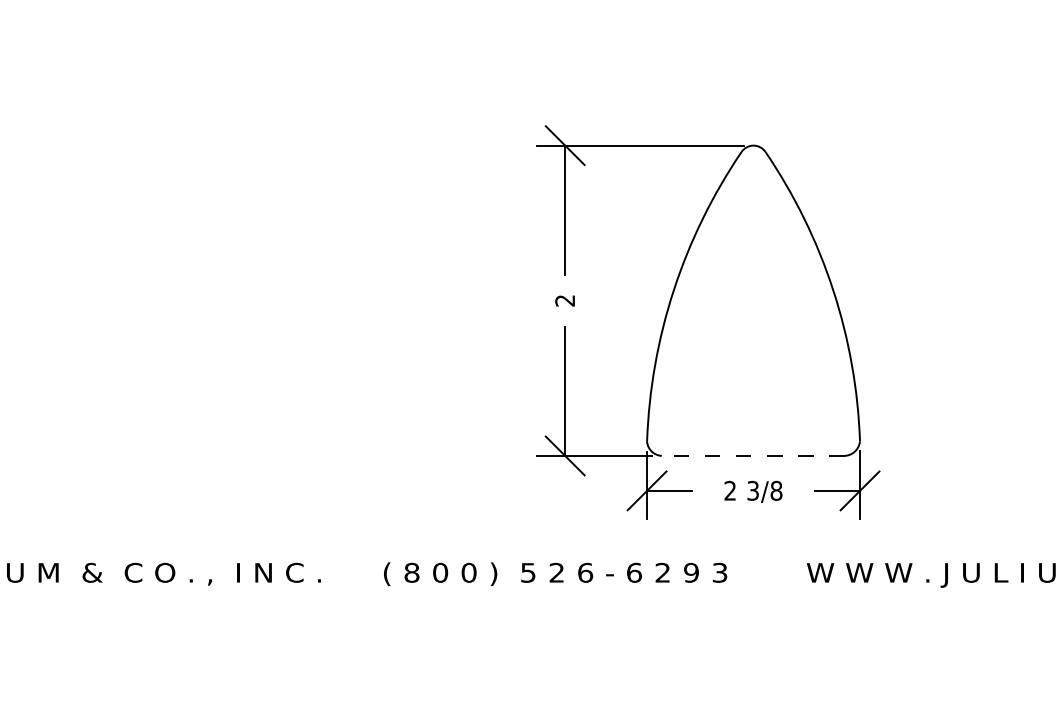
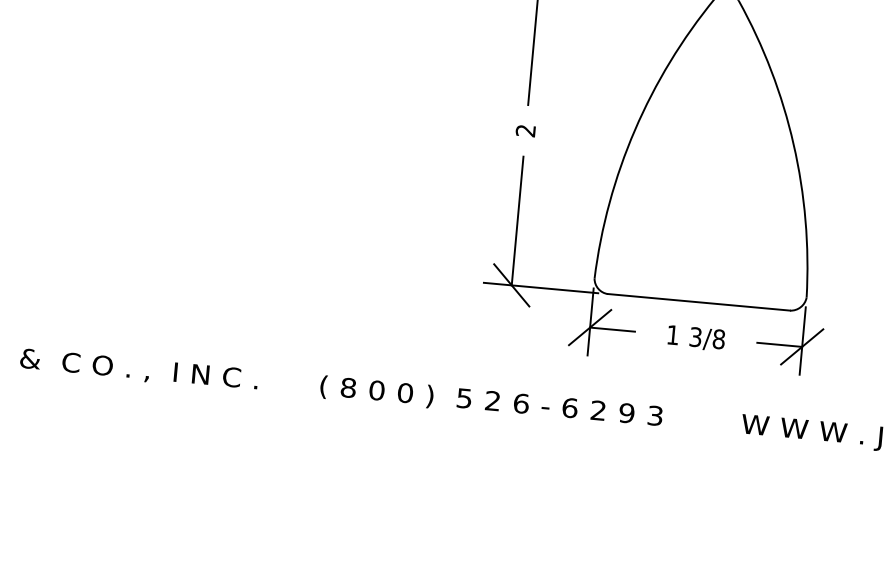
line: (752, 455) -> (698, 301), dashed -> solid
text: (729, 490) -> (672, 334), 2 -> 1

